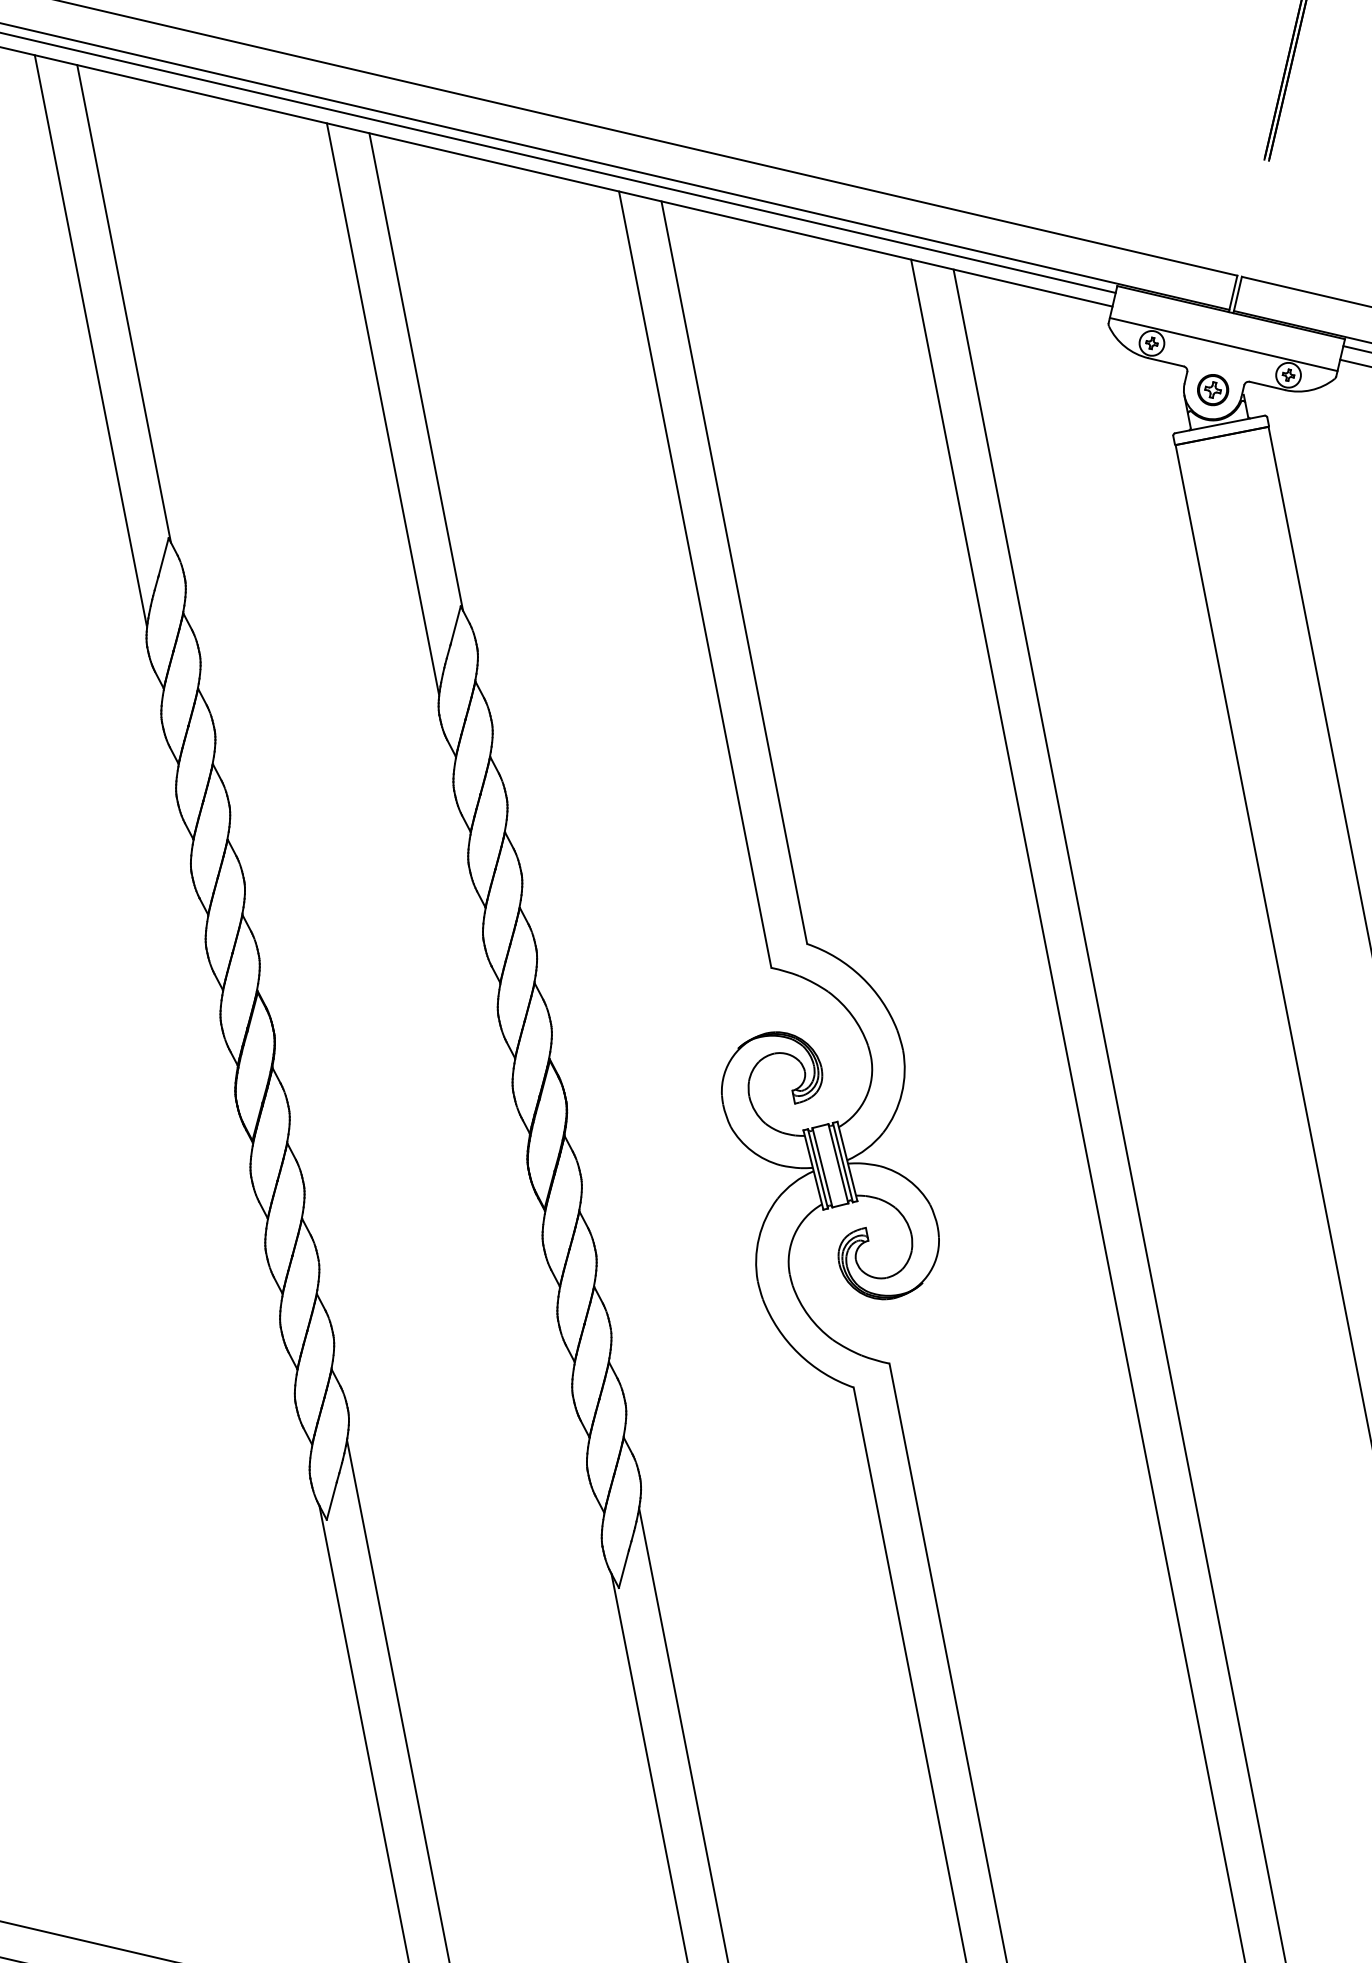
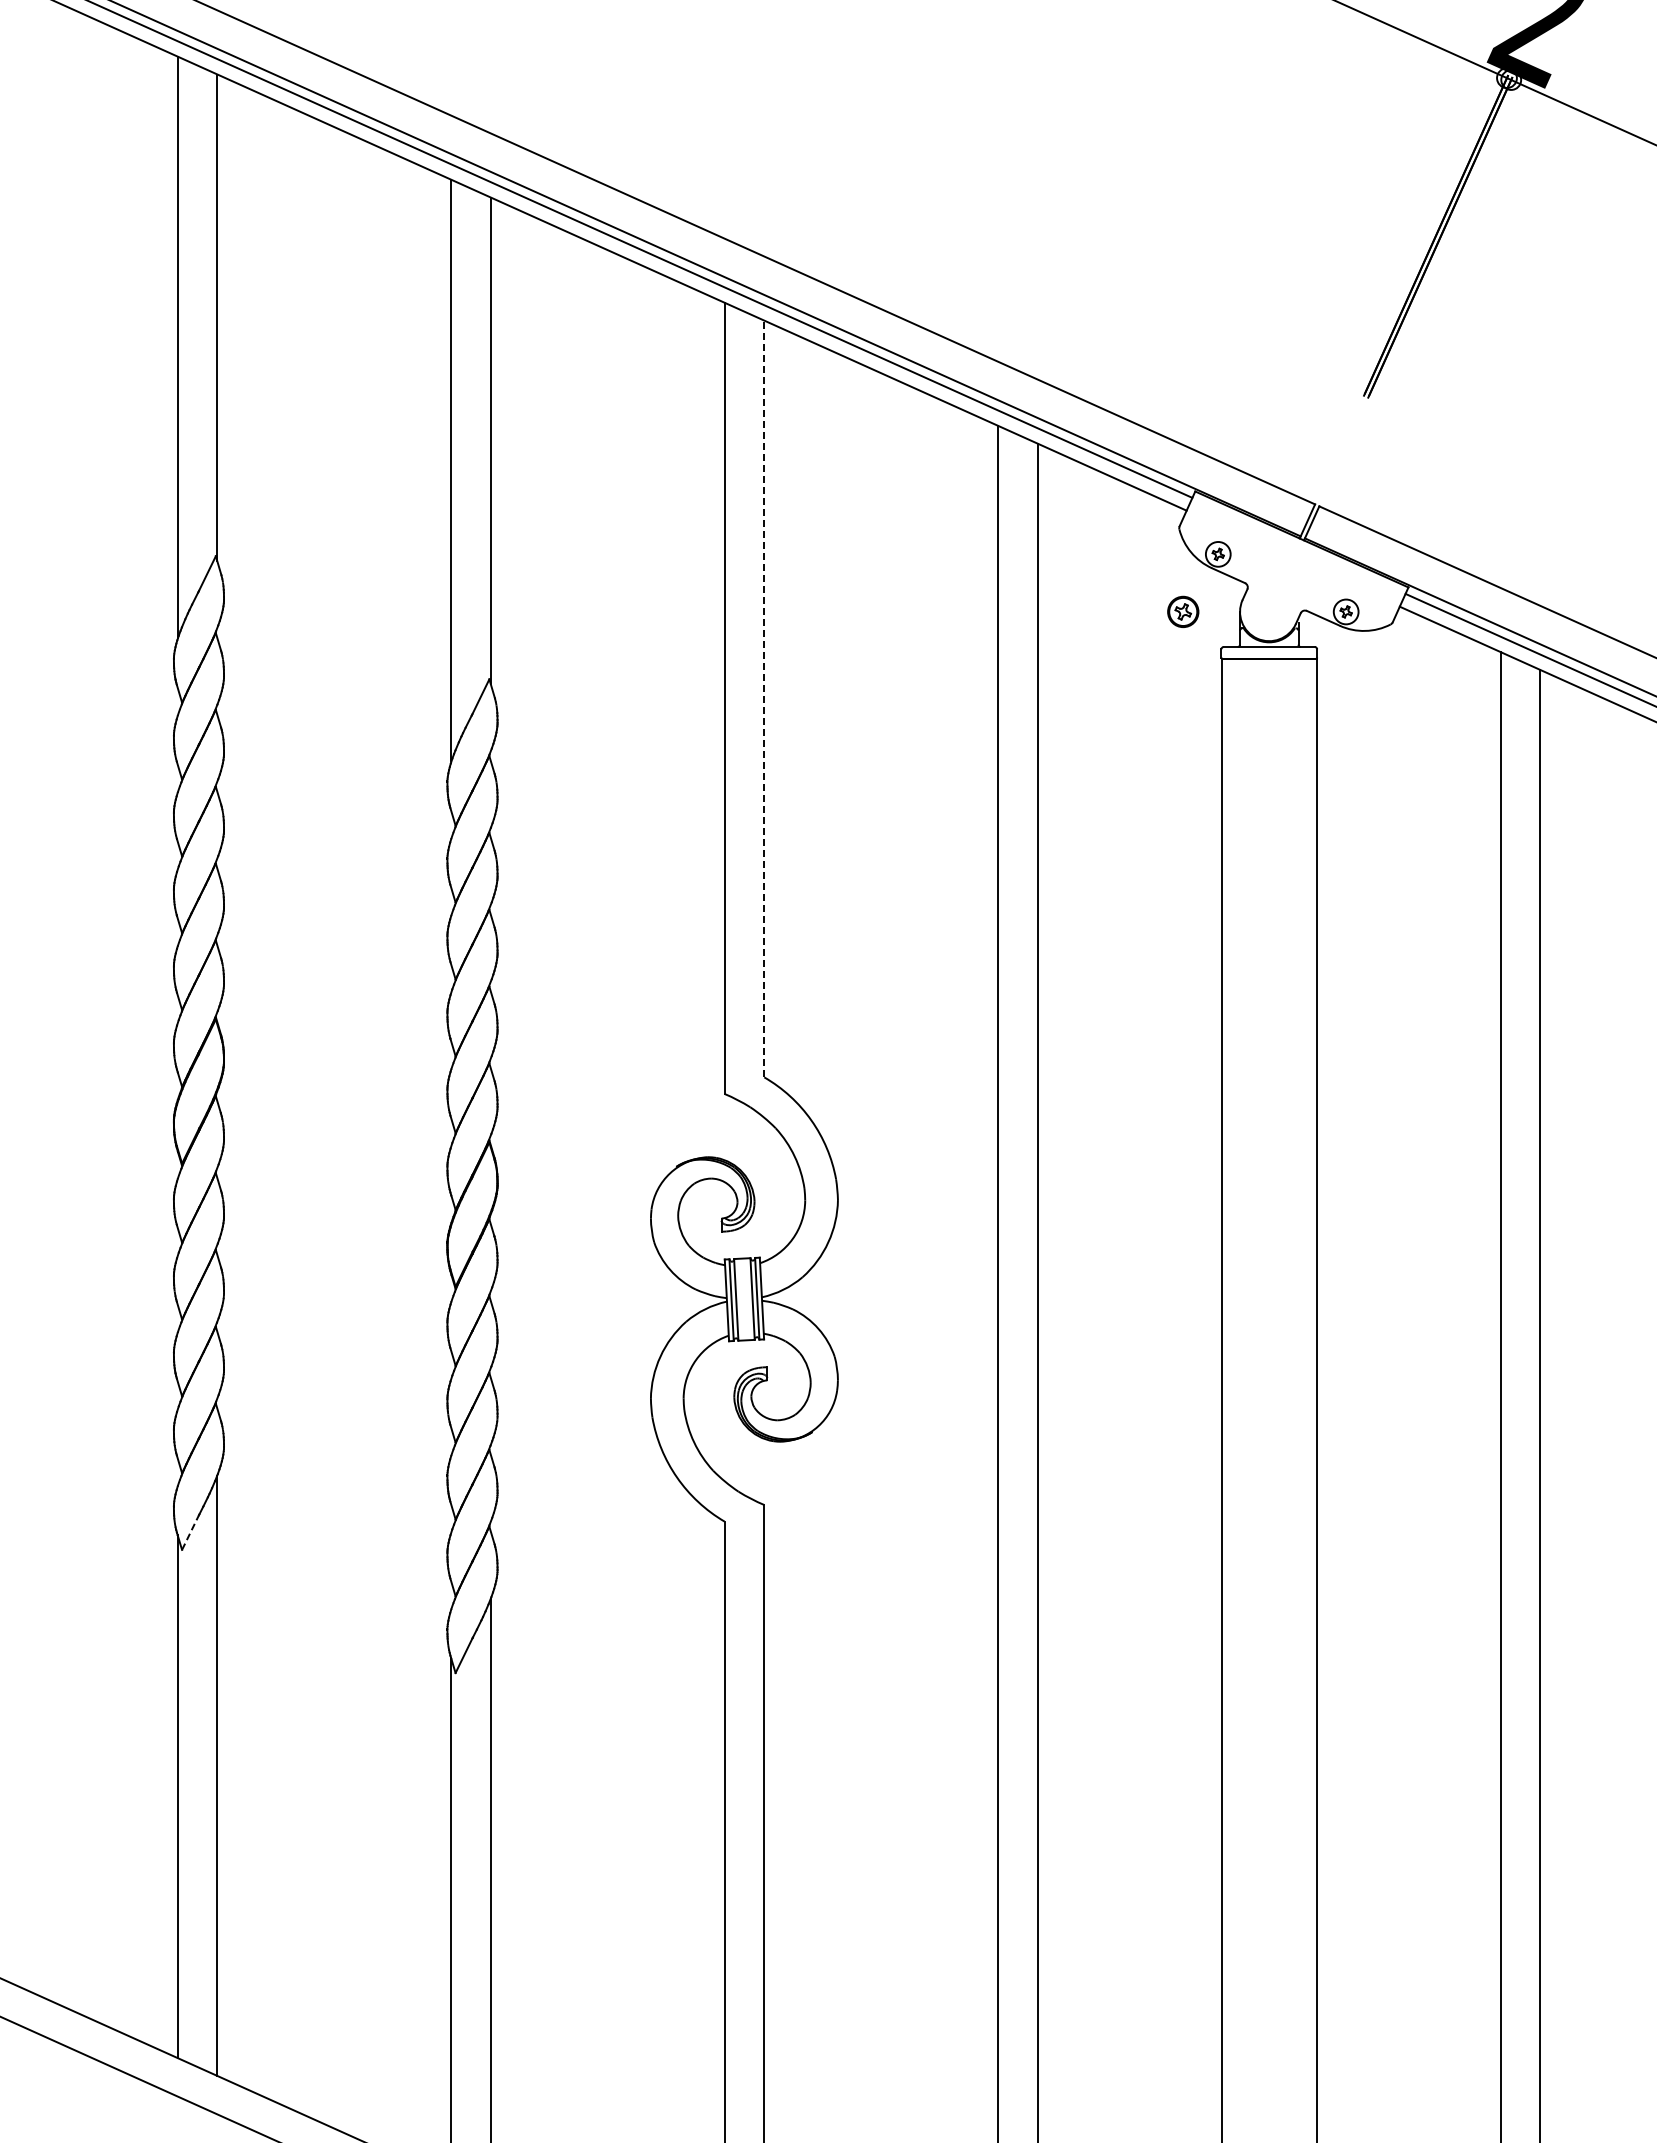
line: (1223, 344) -> (1288, 569), removed
part: (1213, 389) -> (1183, 611), moved
line: (734, 572) -> (764, 698), solid -> dashed
line: (331, 1501) -> (190, 1532), solid -> dashed

